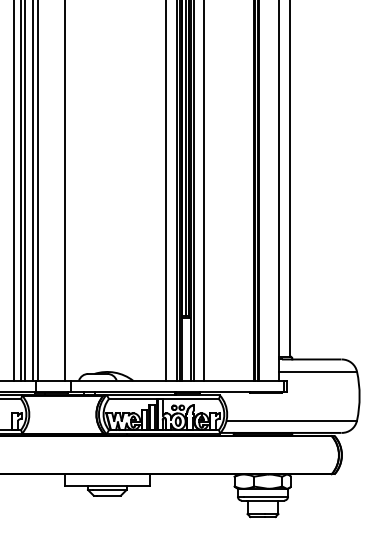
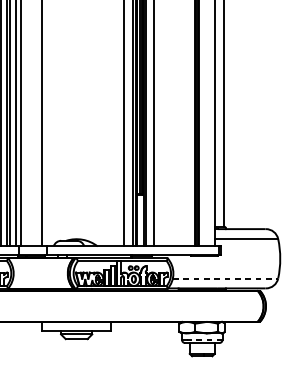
line: (292, 420) -> (226, 278), solid -> dashed
line: (266, 496) -> (205, 339), solid -> dashed

